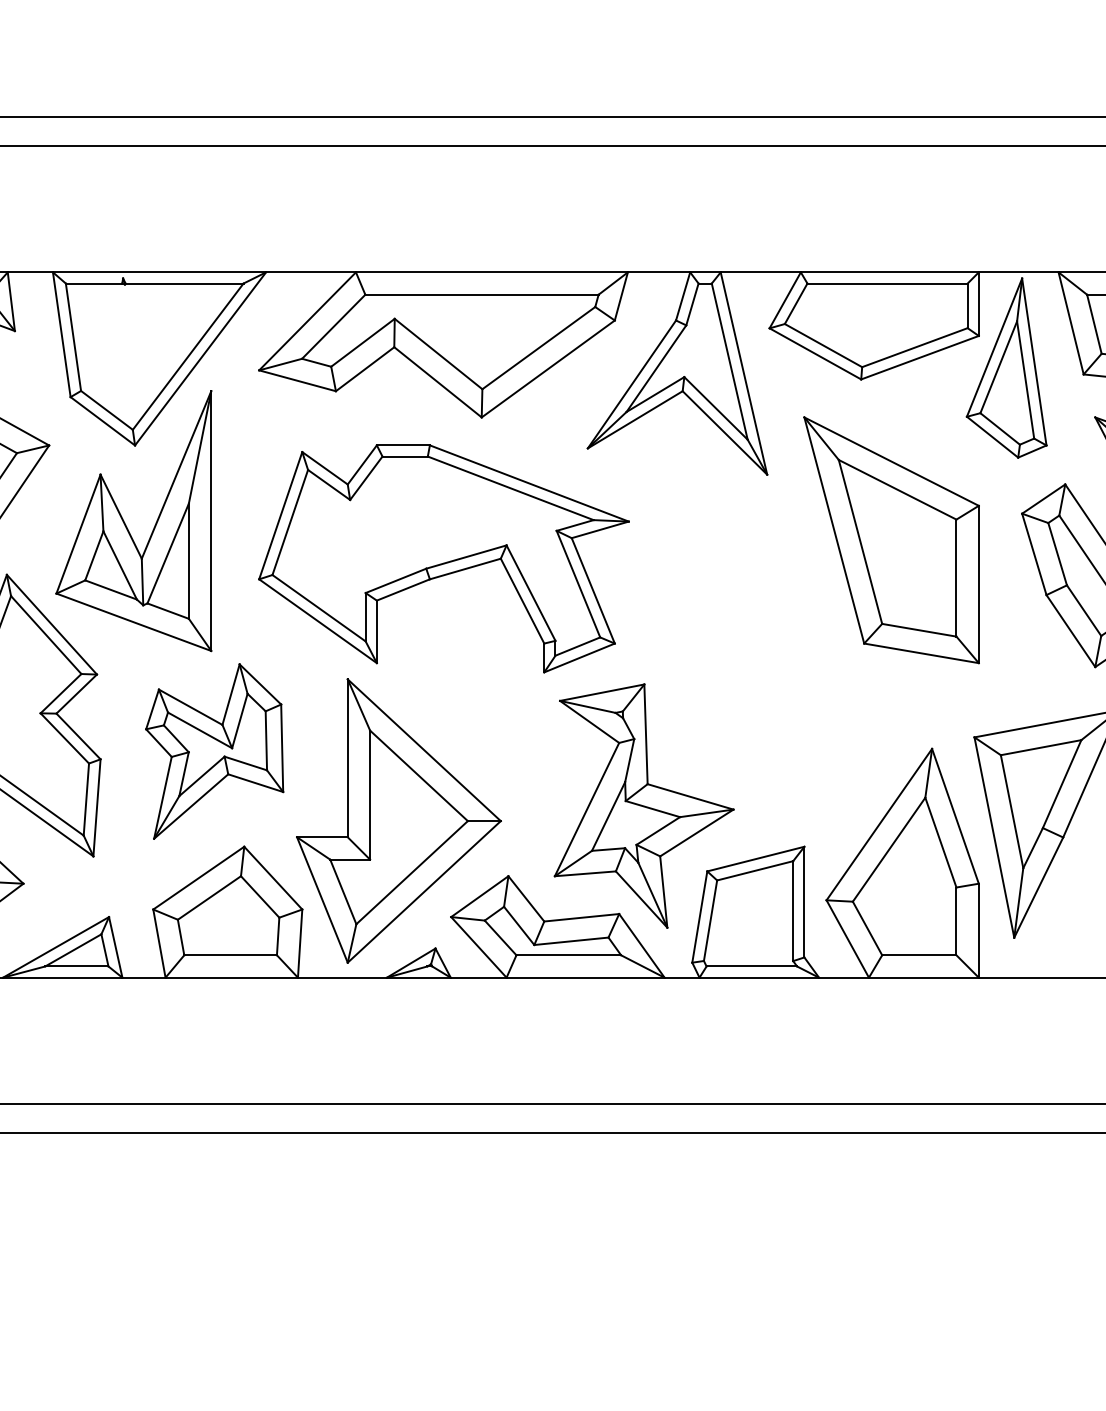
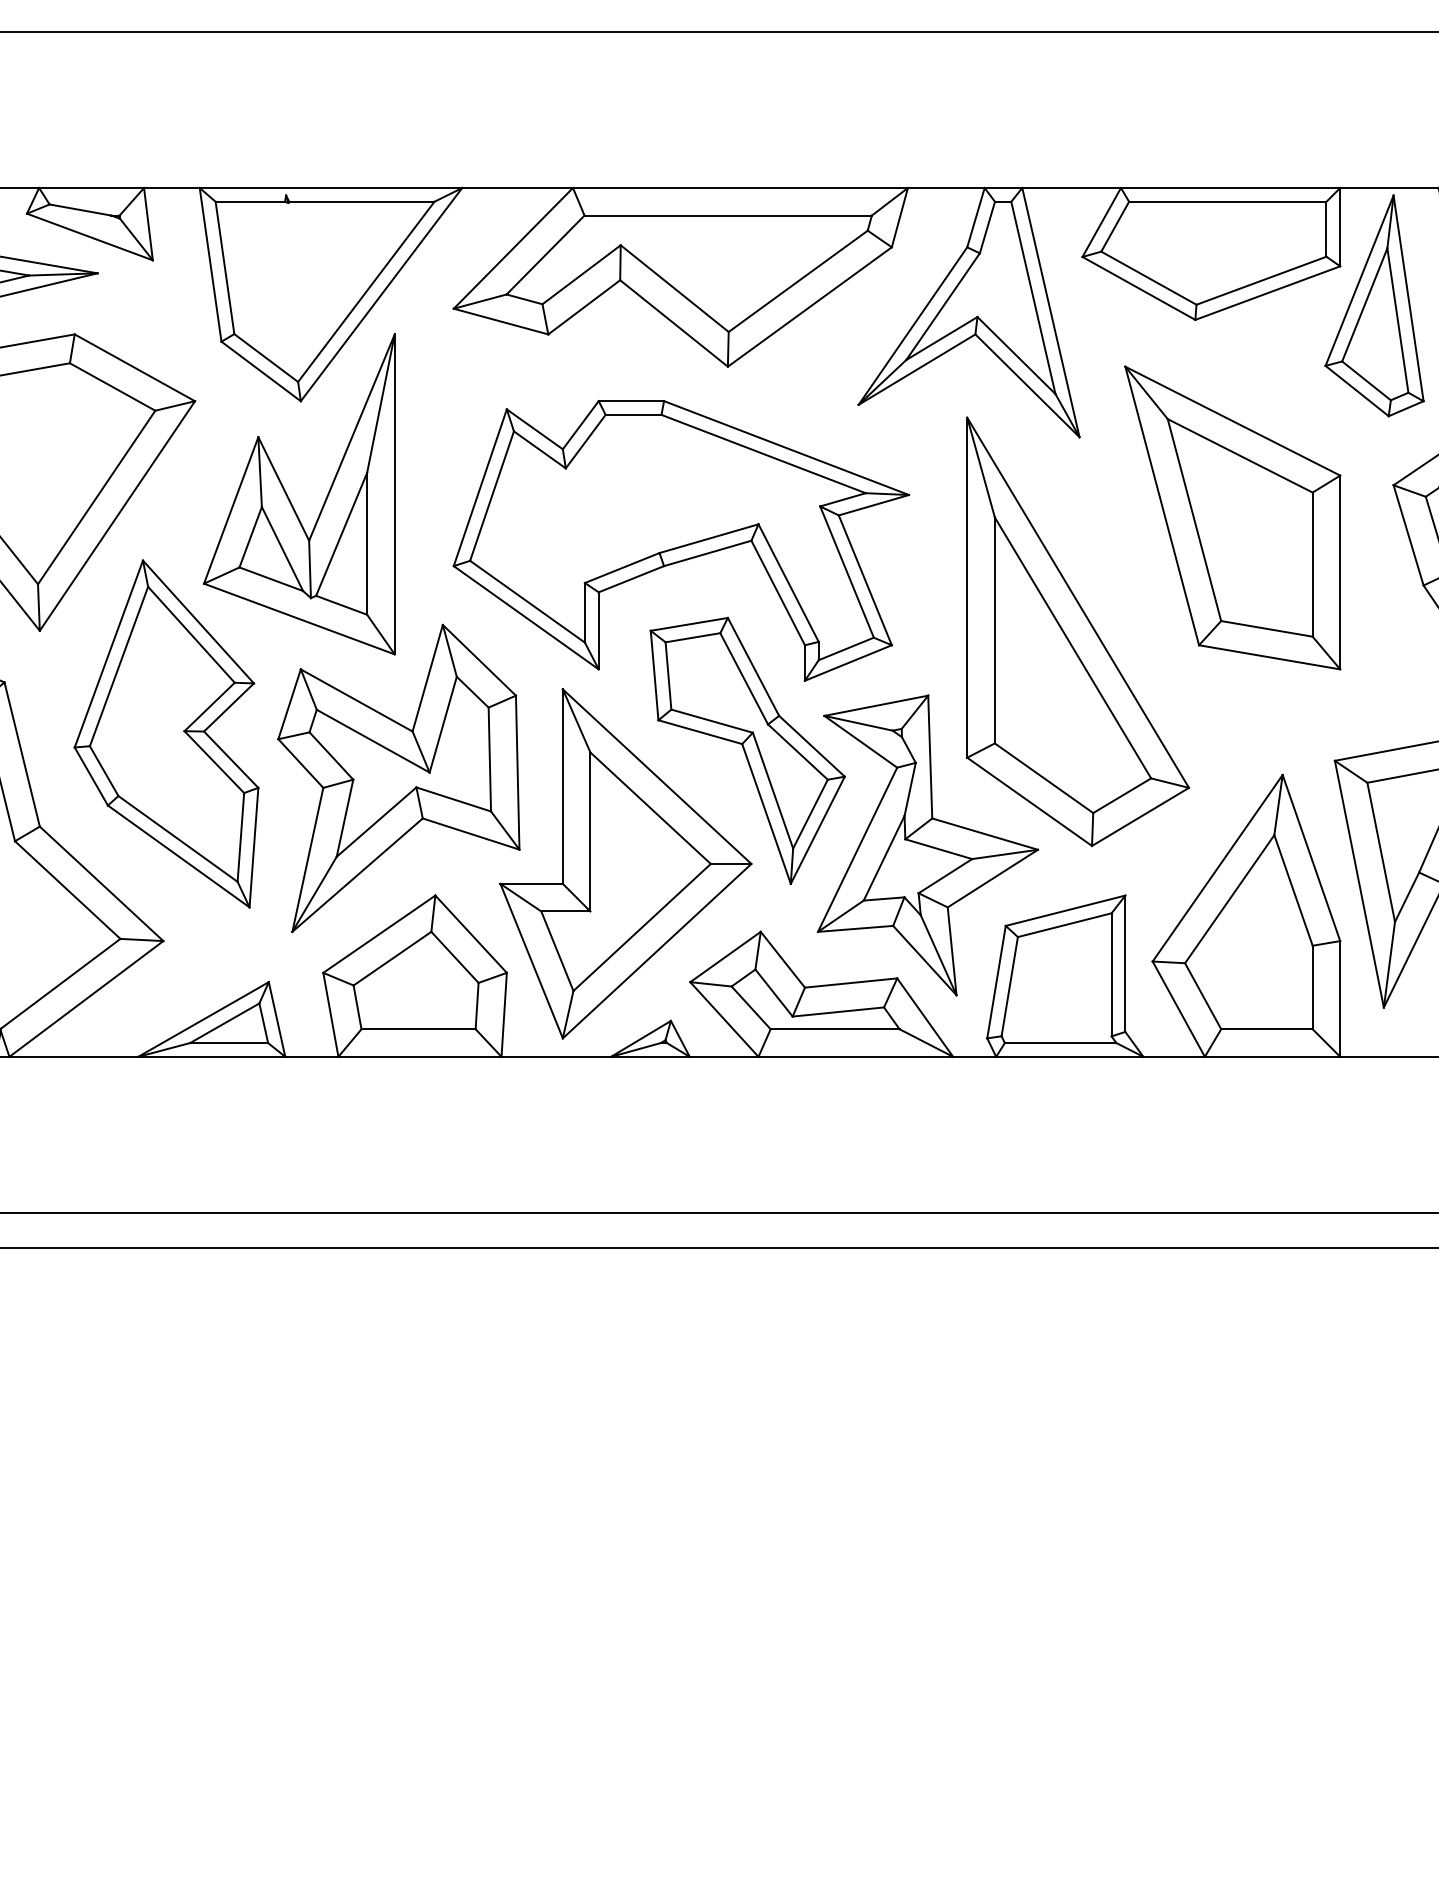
part: (766, 632) -> (1078, 631), added
part: (497, 729) -> (747, 750), added
part: (214, 750) -> (398, 777), size x1.43

